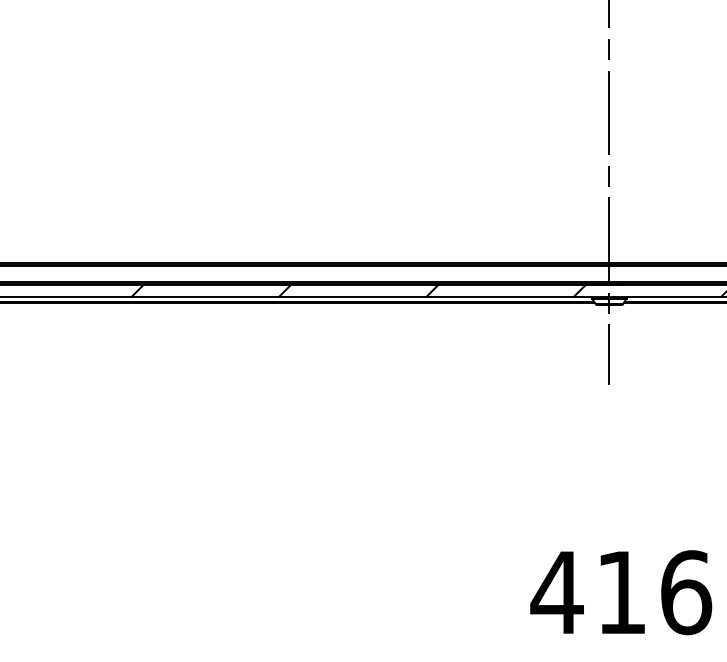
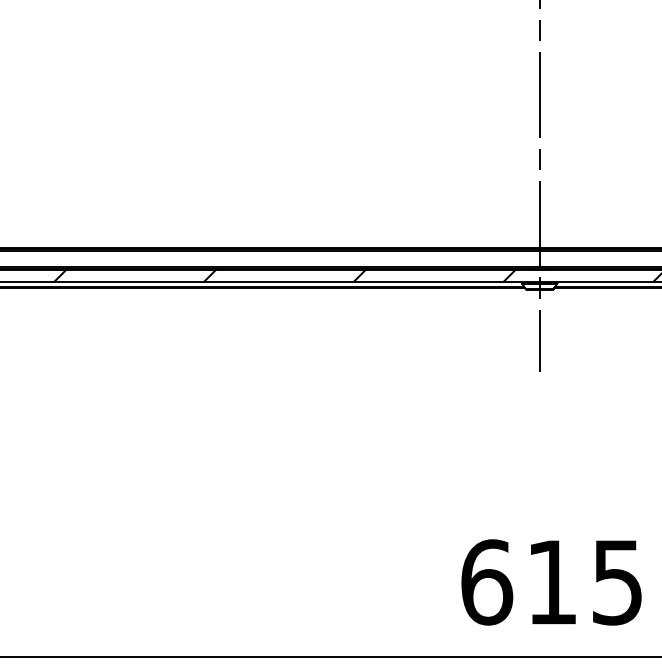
text: (621, 592) -> (552, 582), 416 -> 615

